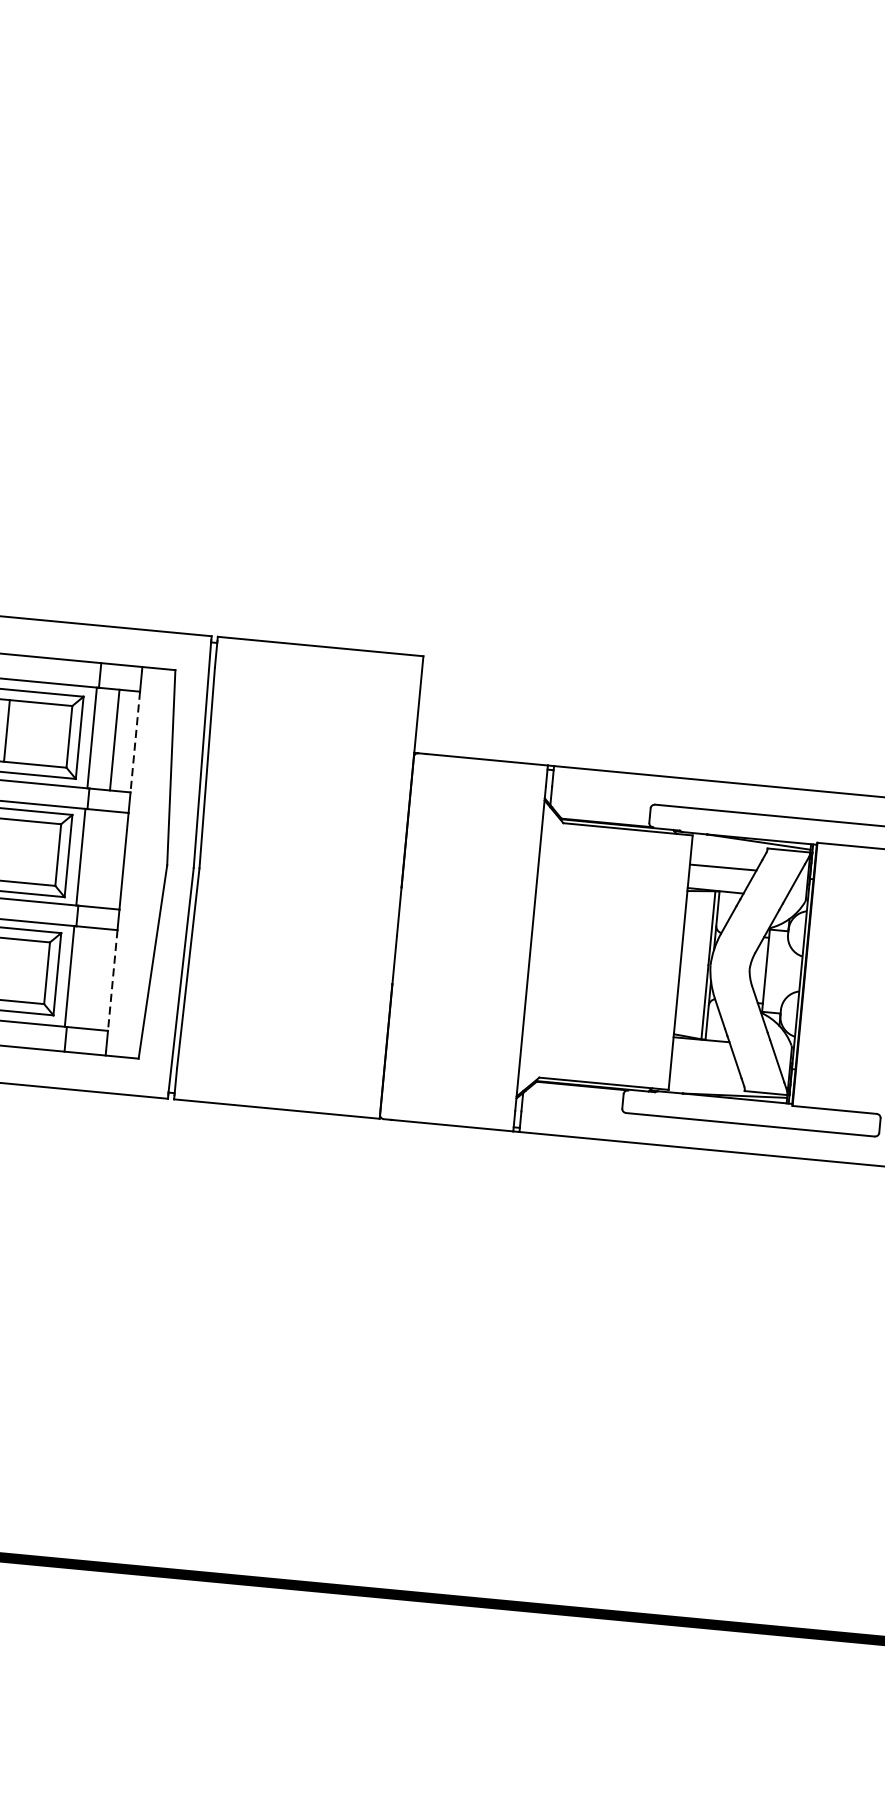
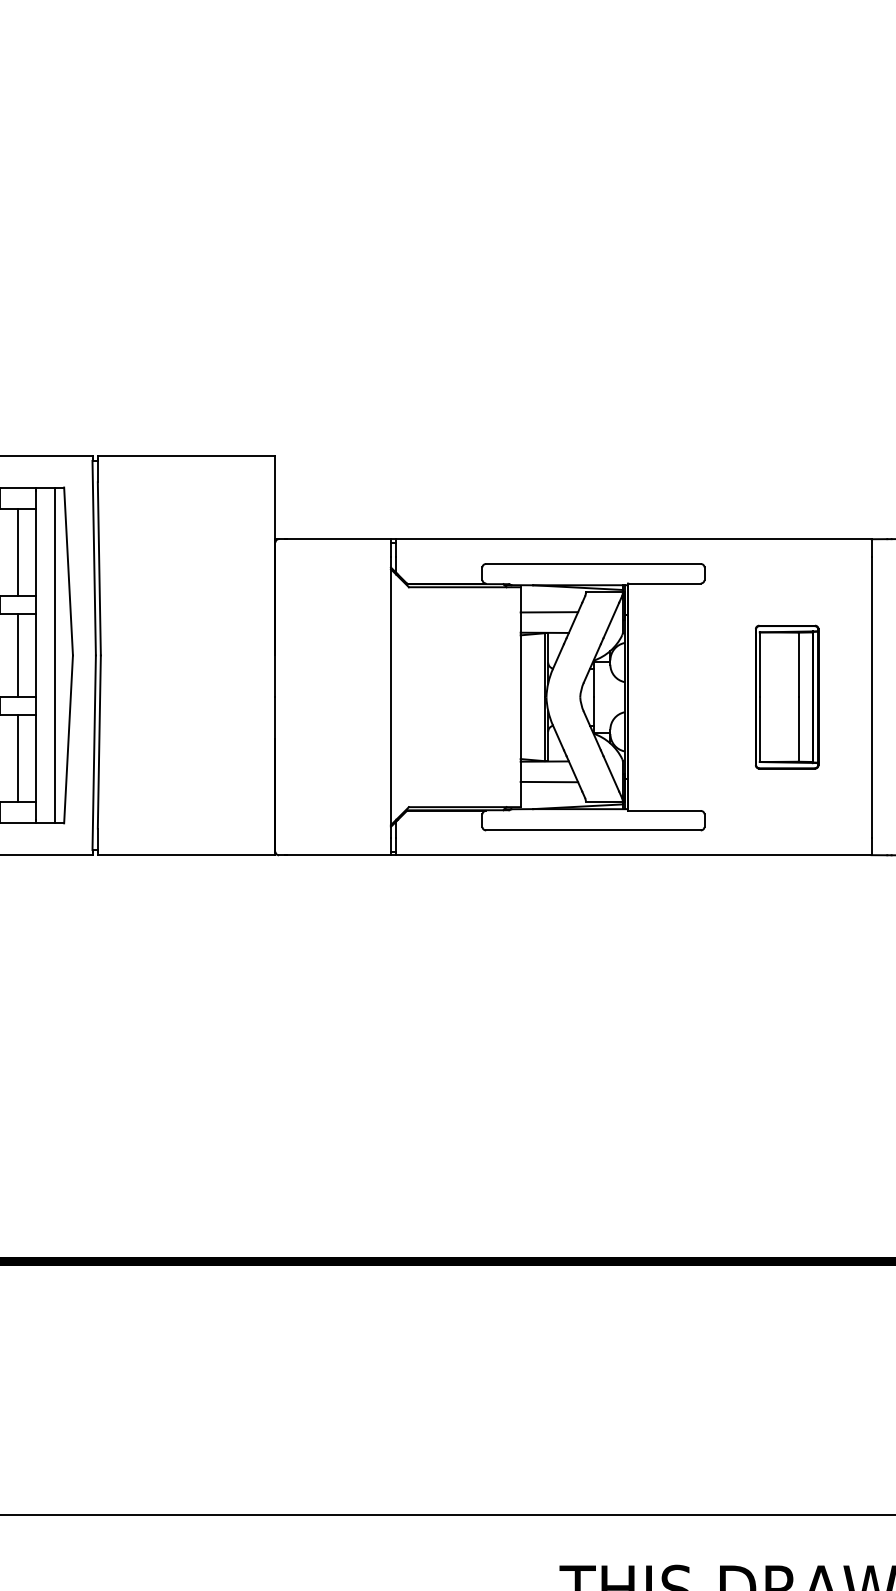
line: (135, 742) -> (35, 552), dashed -> solid
line: (103, 859) -> (17, 655), added
line: (146, 863) -> (55, 655), added
line: (91, 978) -> (17, 758), added
line: (112, 980) -> (35, 758), dashed -> solid
line: (704, 1063) -> (549, 781), added

